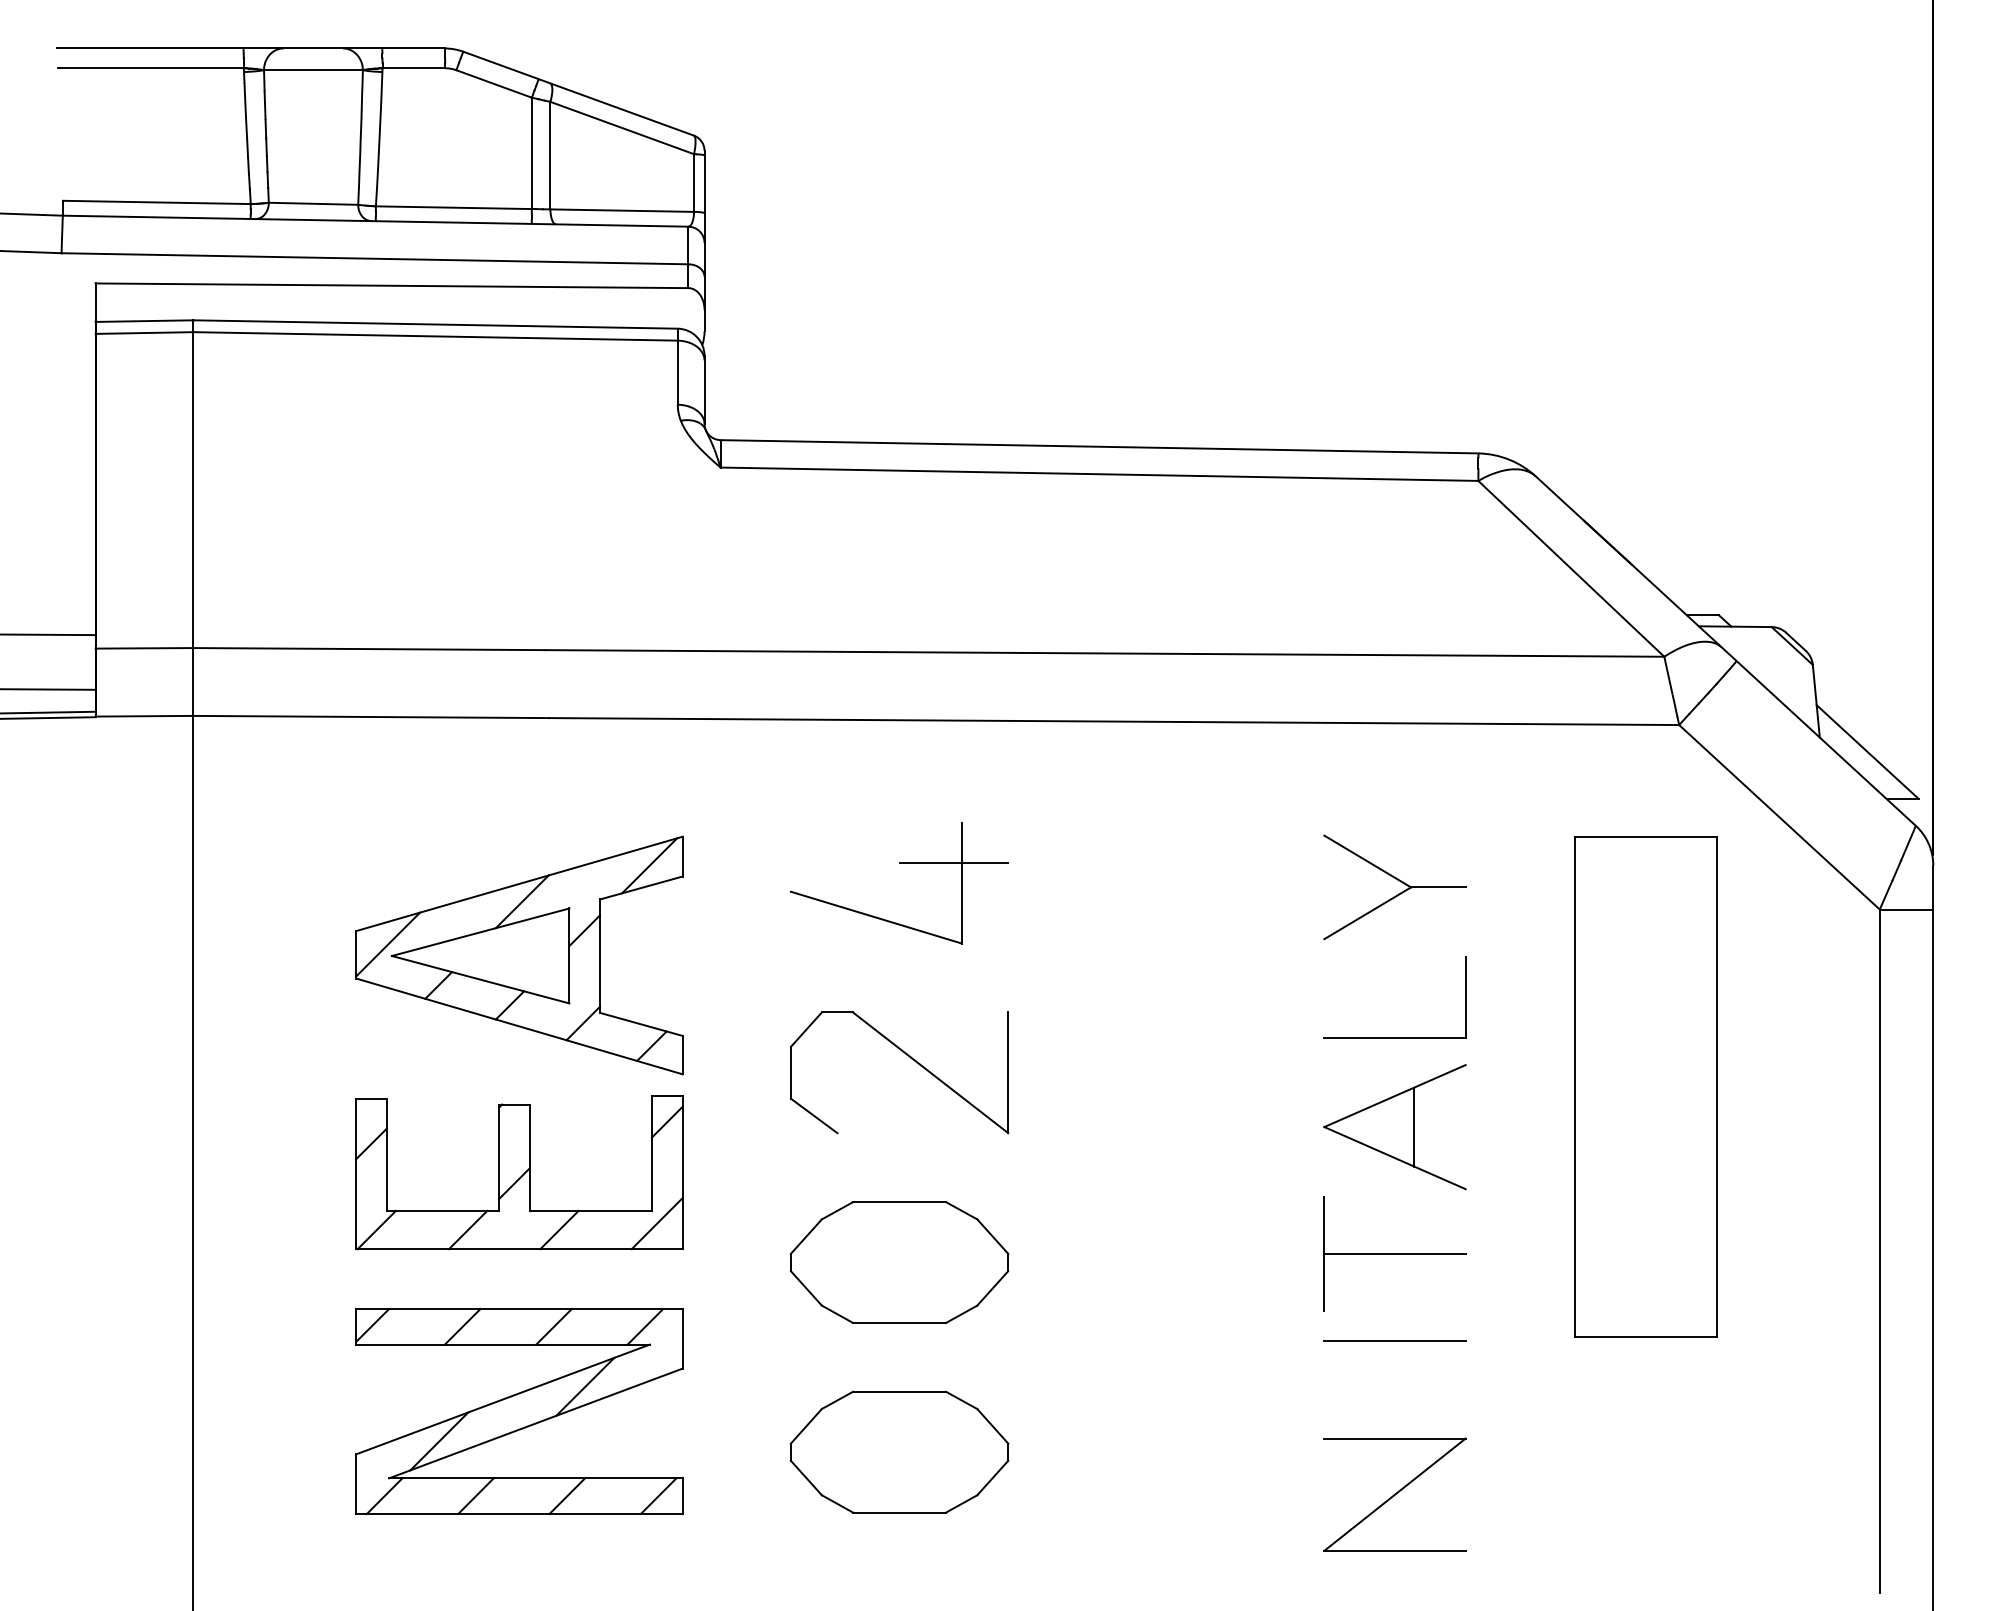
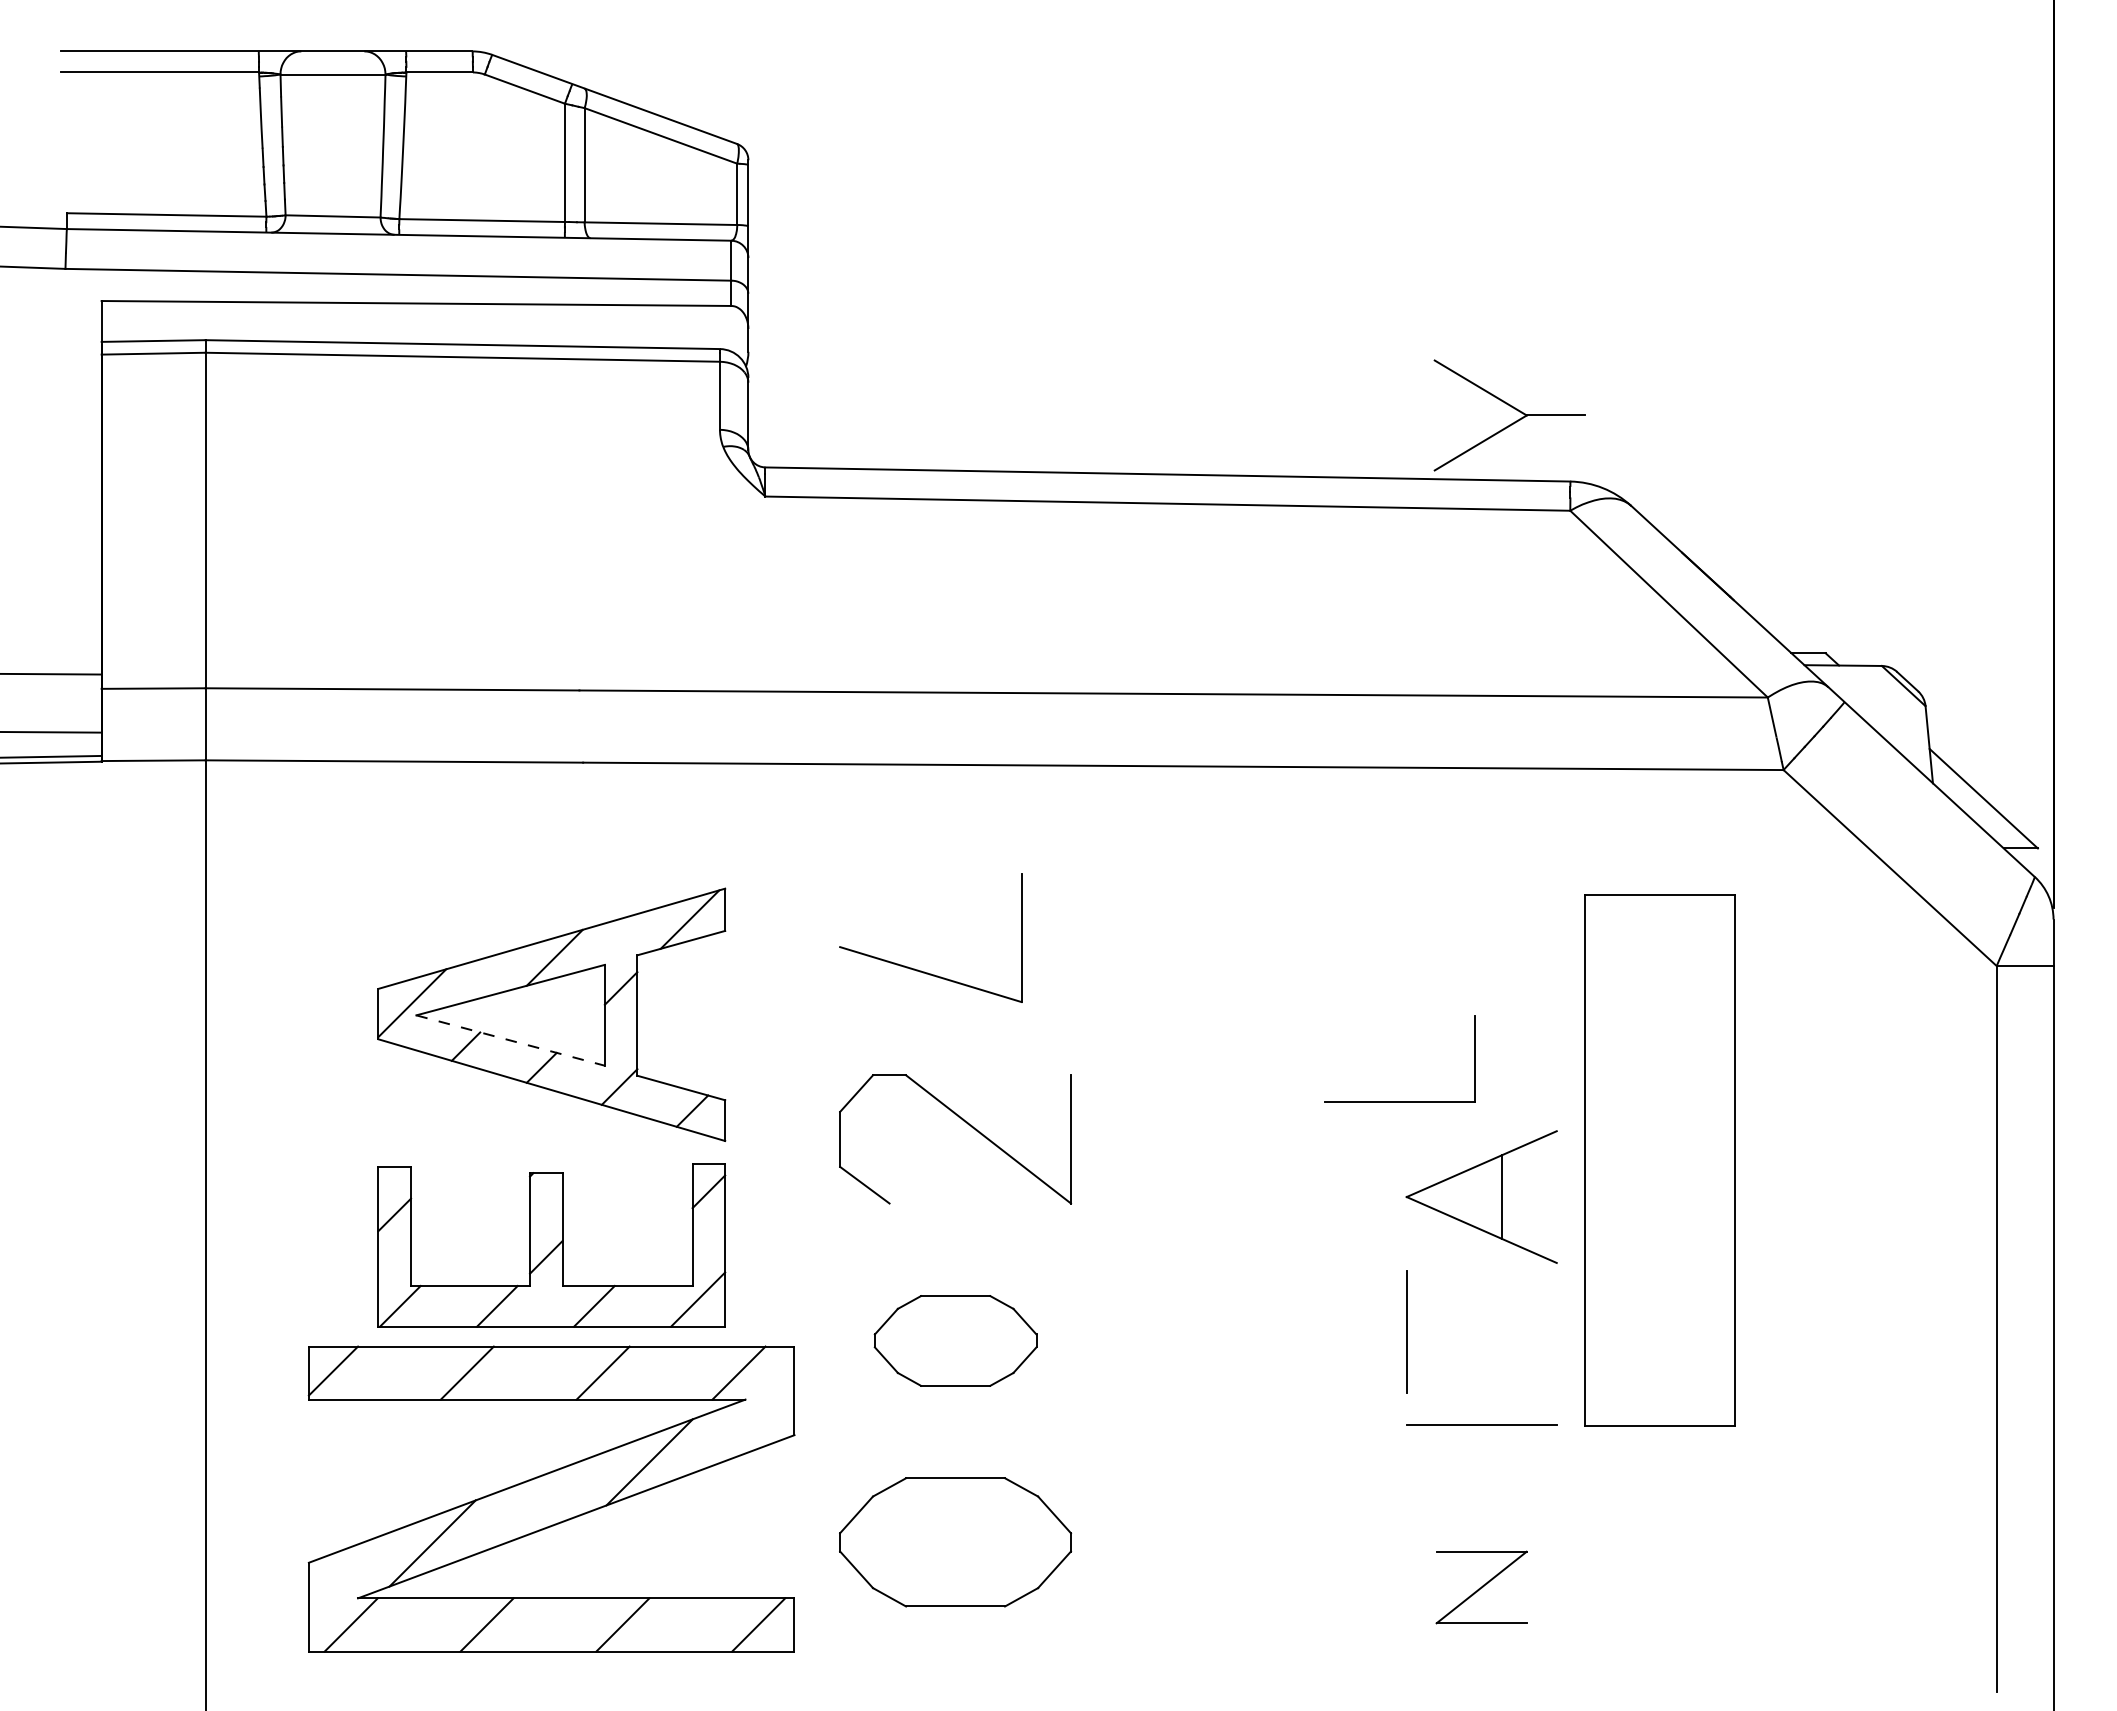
line: (954, 862) -> (1013, 916), removed
part: (1397, 894) -> (1512, 422), moved
line: (480, 979) -> (510, 1040), solid -> dashed
part: (1394, 1037) -> (1399, 1101), moved
part: (1645, 1087) -> (1659, 1160), moved
line: (1394, 1253) -> (1481, 1331), removed
part: (899, 1262) -> (955, 1340), size x0.7
part: (519, 1411) -> (551, 1499), size x1.4
part: (1394, 1494) -> (1481, 1587), size x0.6

